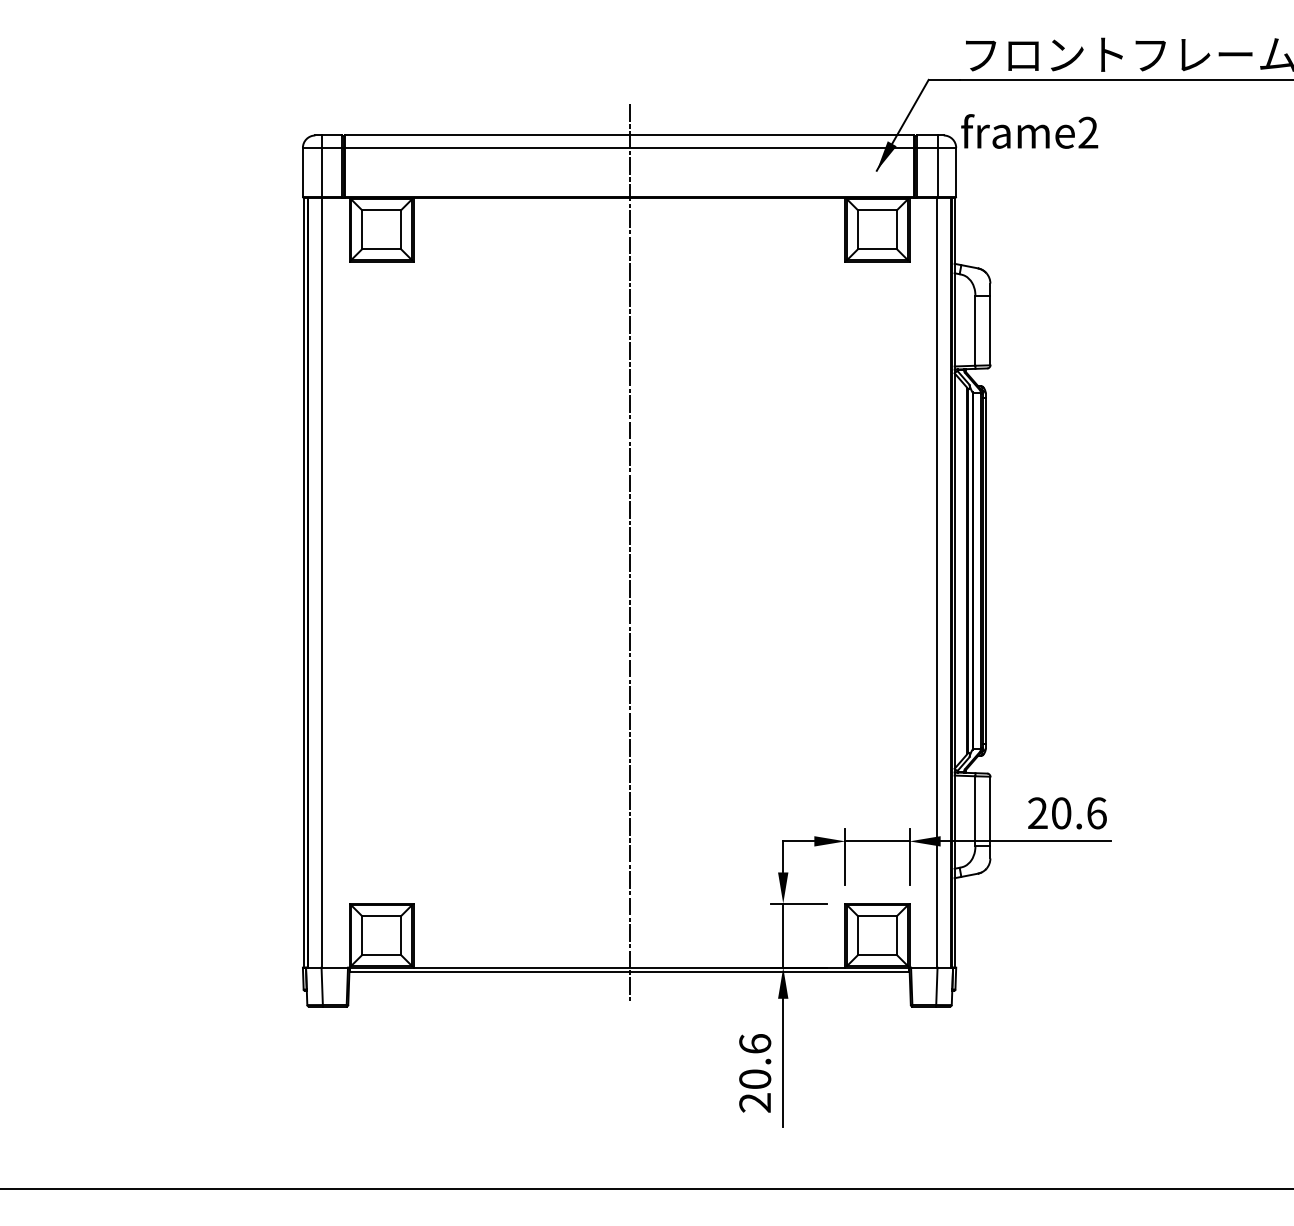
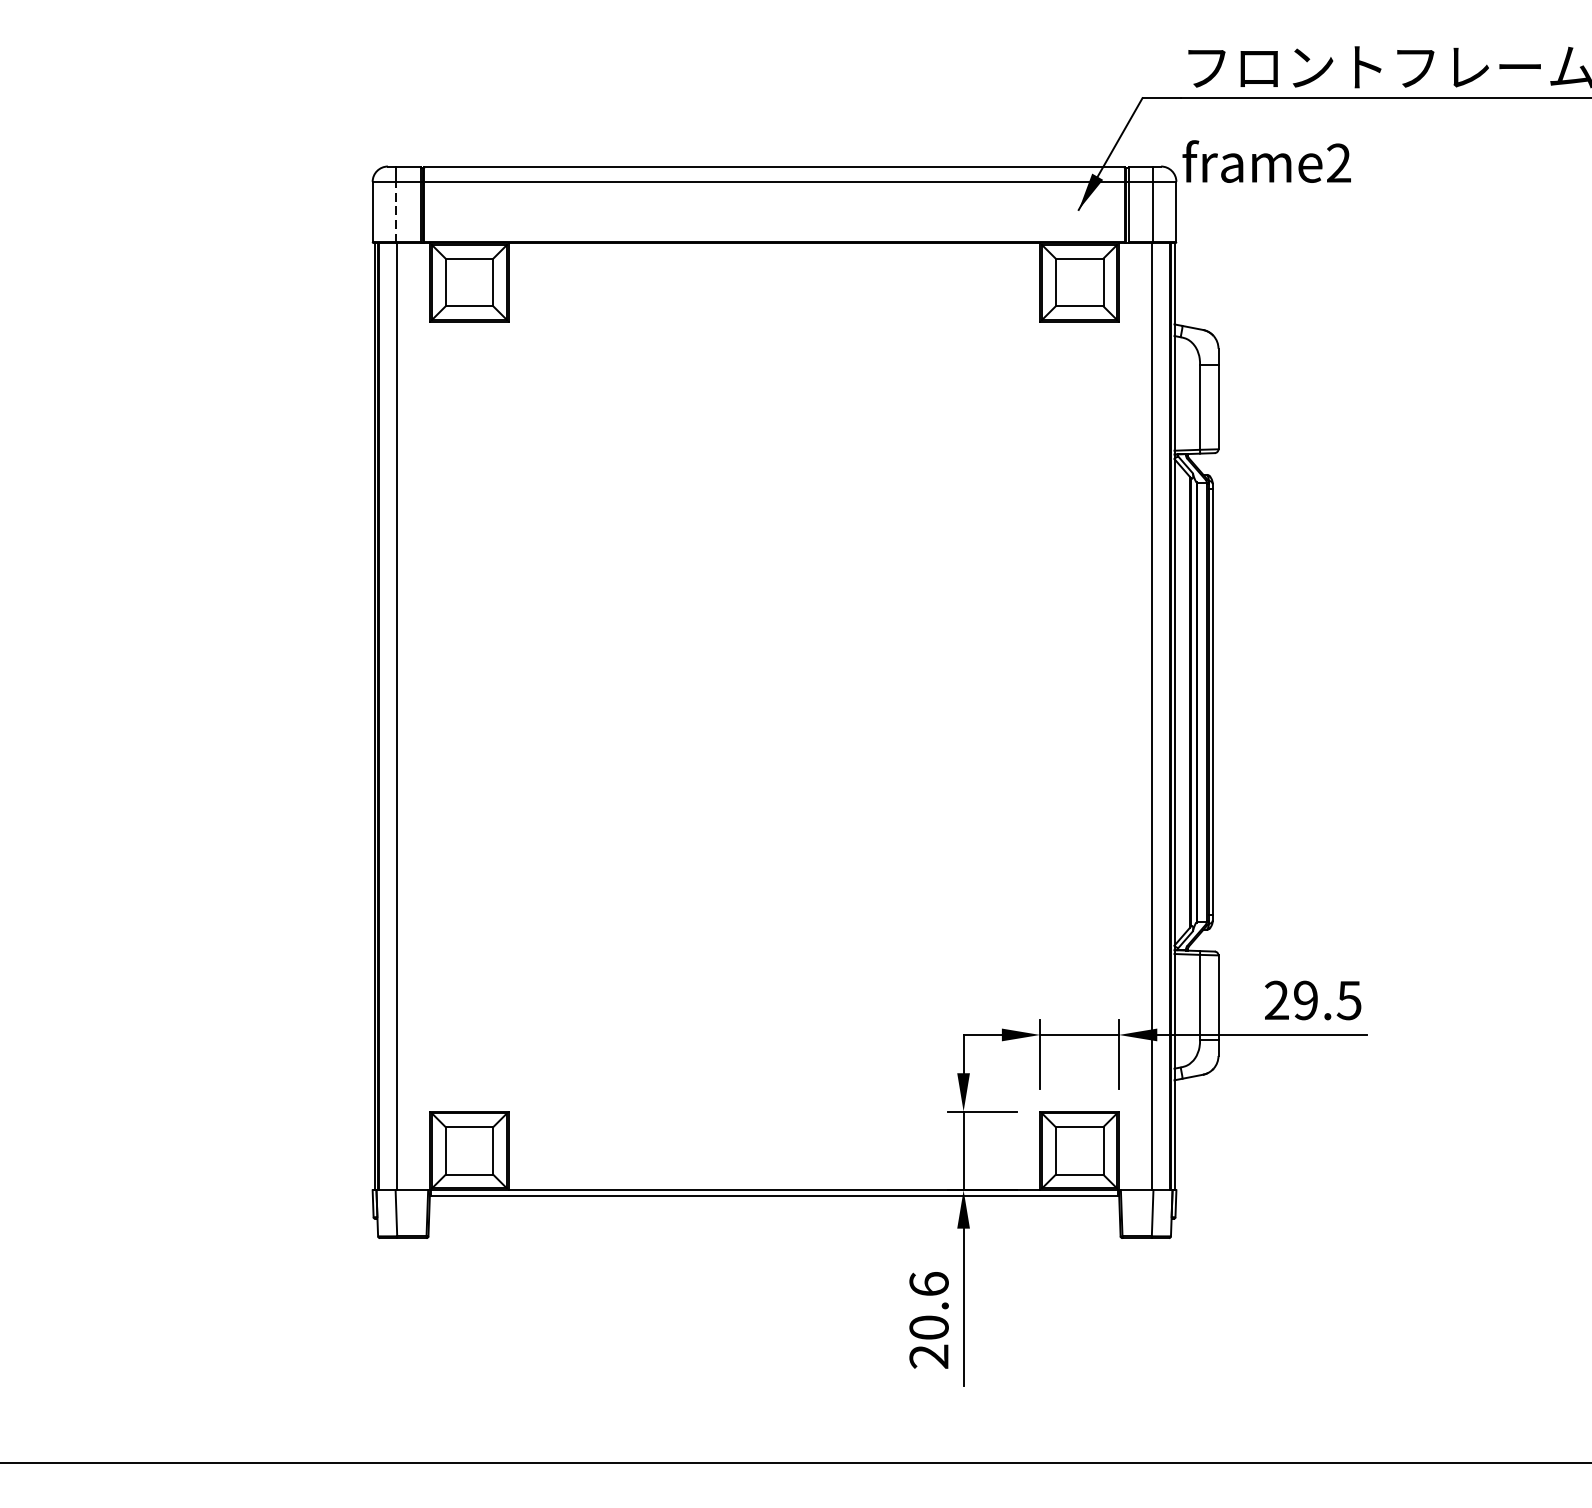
line: (321, 171) -> (395, 210), solid -> dashed
line: (629, 553) -> (774, 680), removed
text: (1078, 813) -> (1326, 1000), 20.6 -> 29.5

